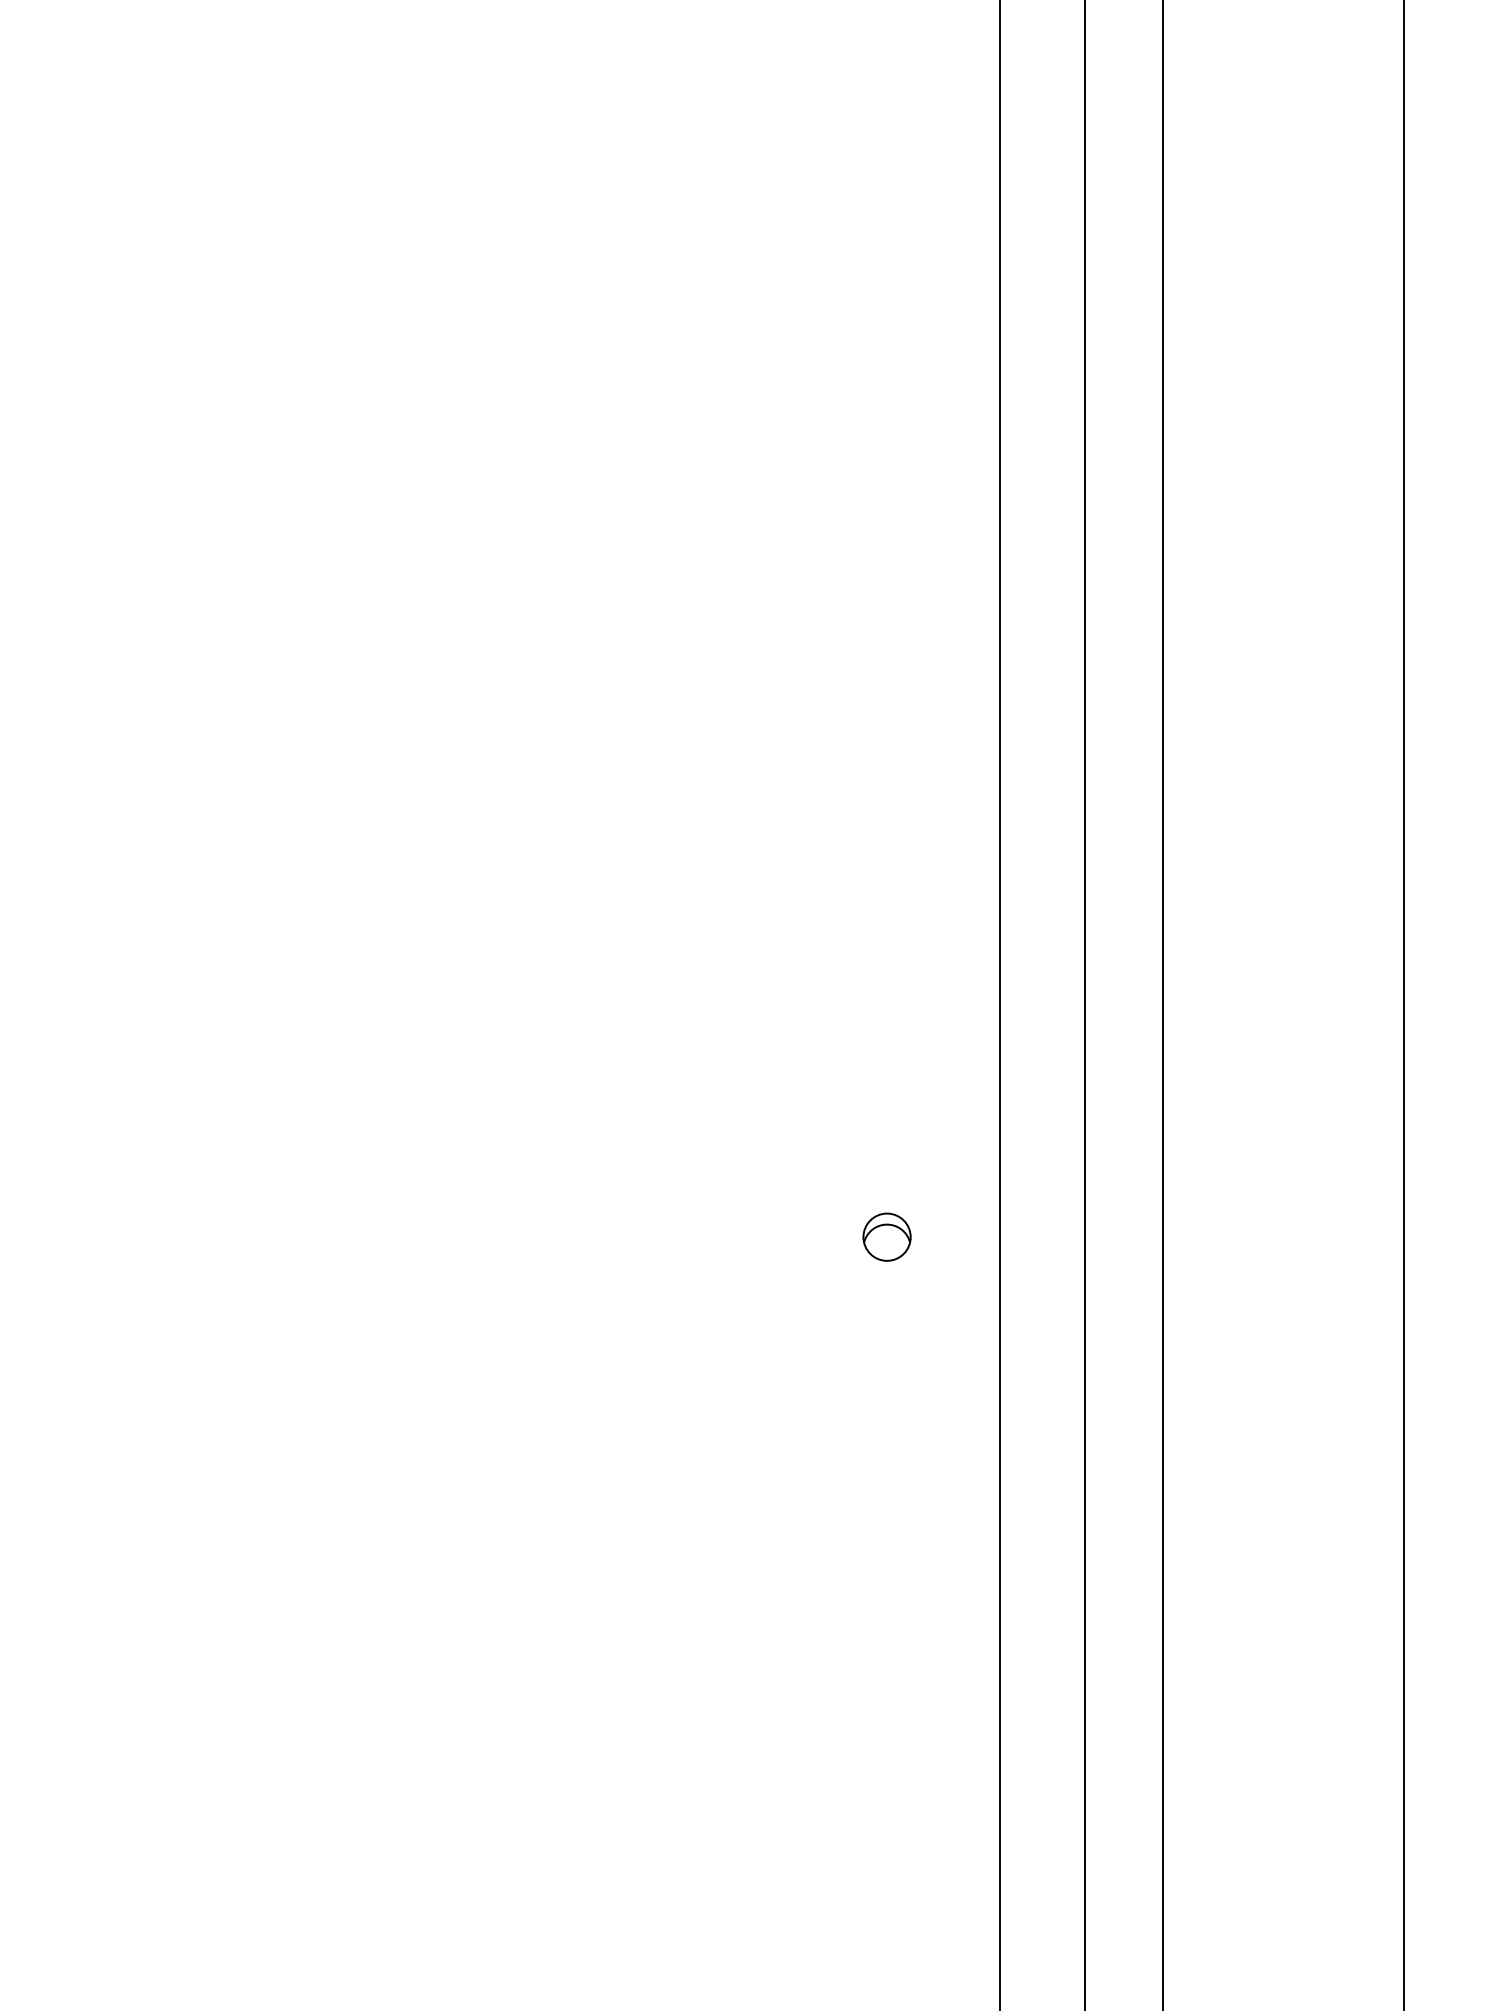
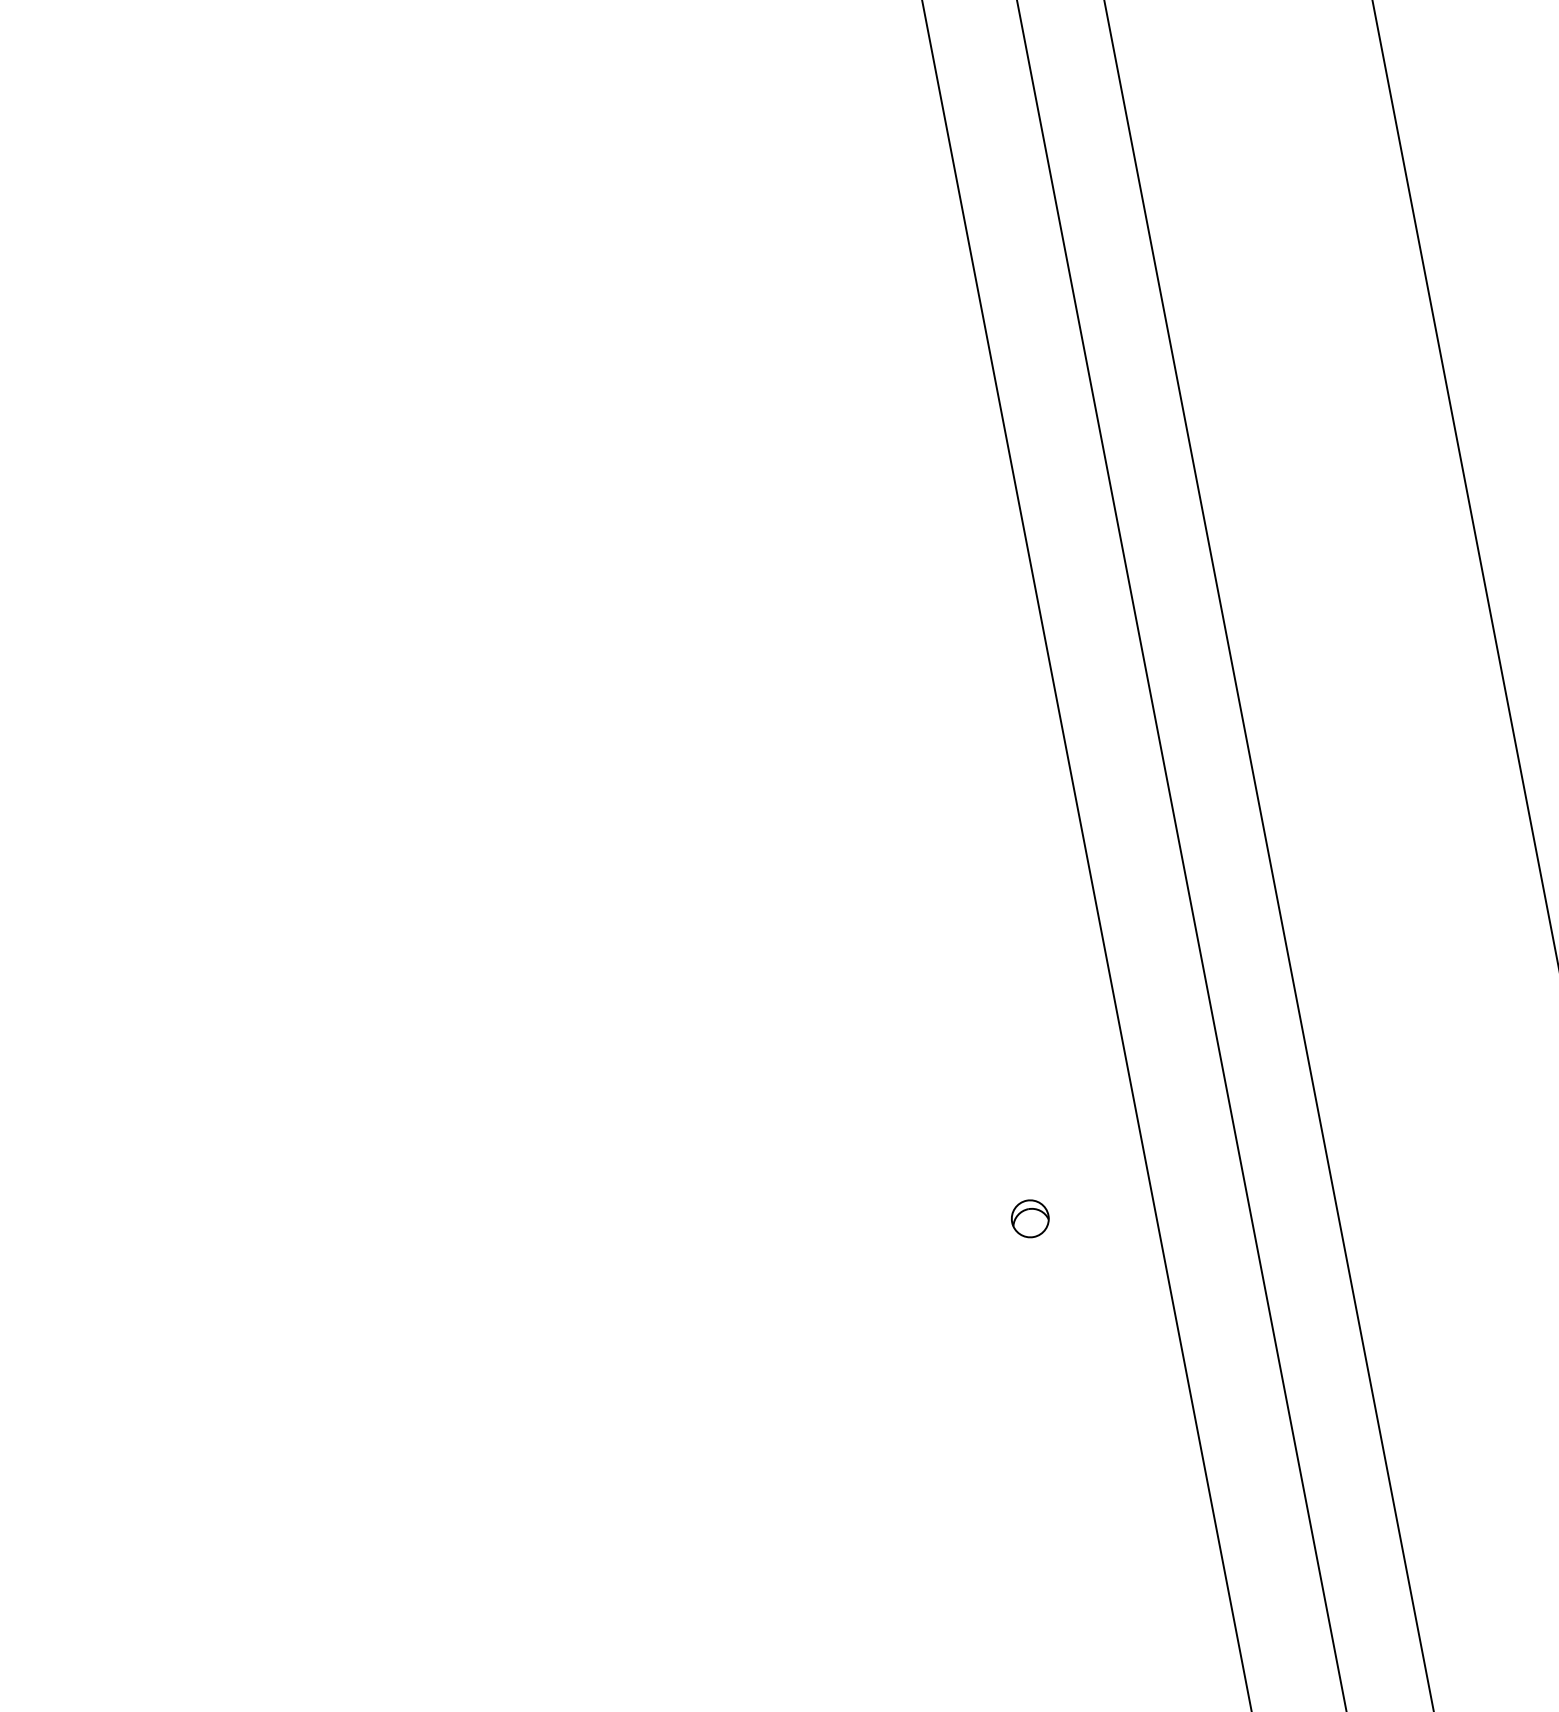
part: (886, 1236) -> (1029, 1218), size x0.71

